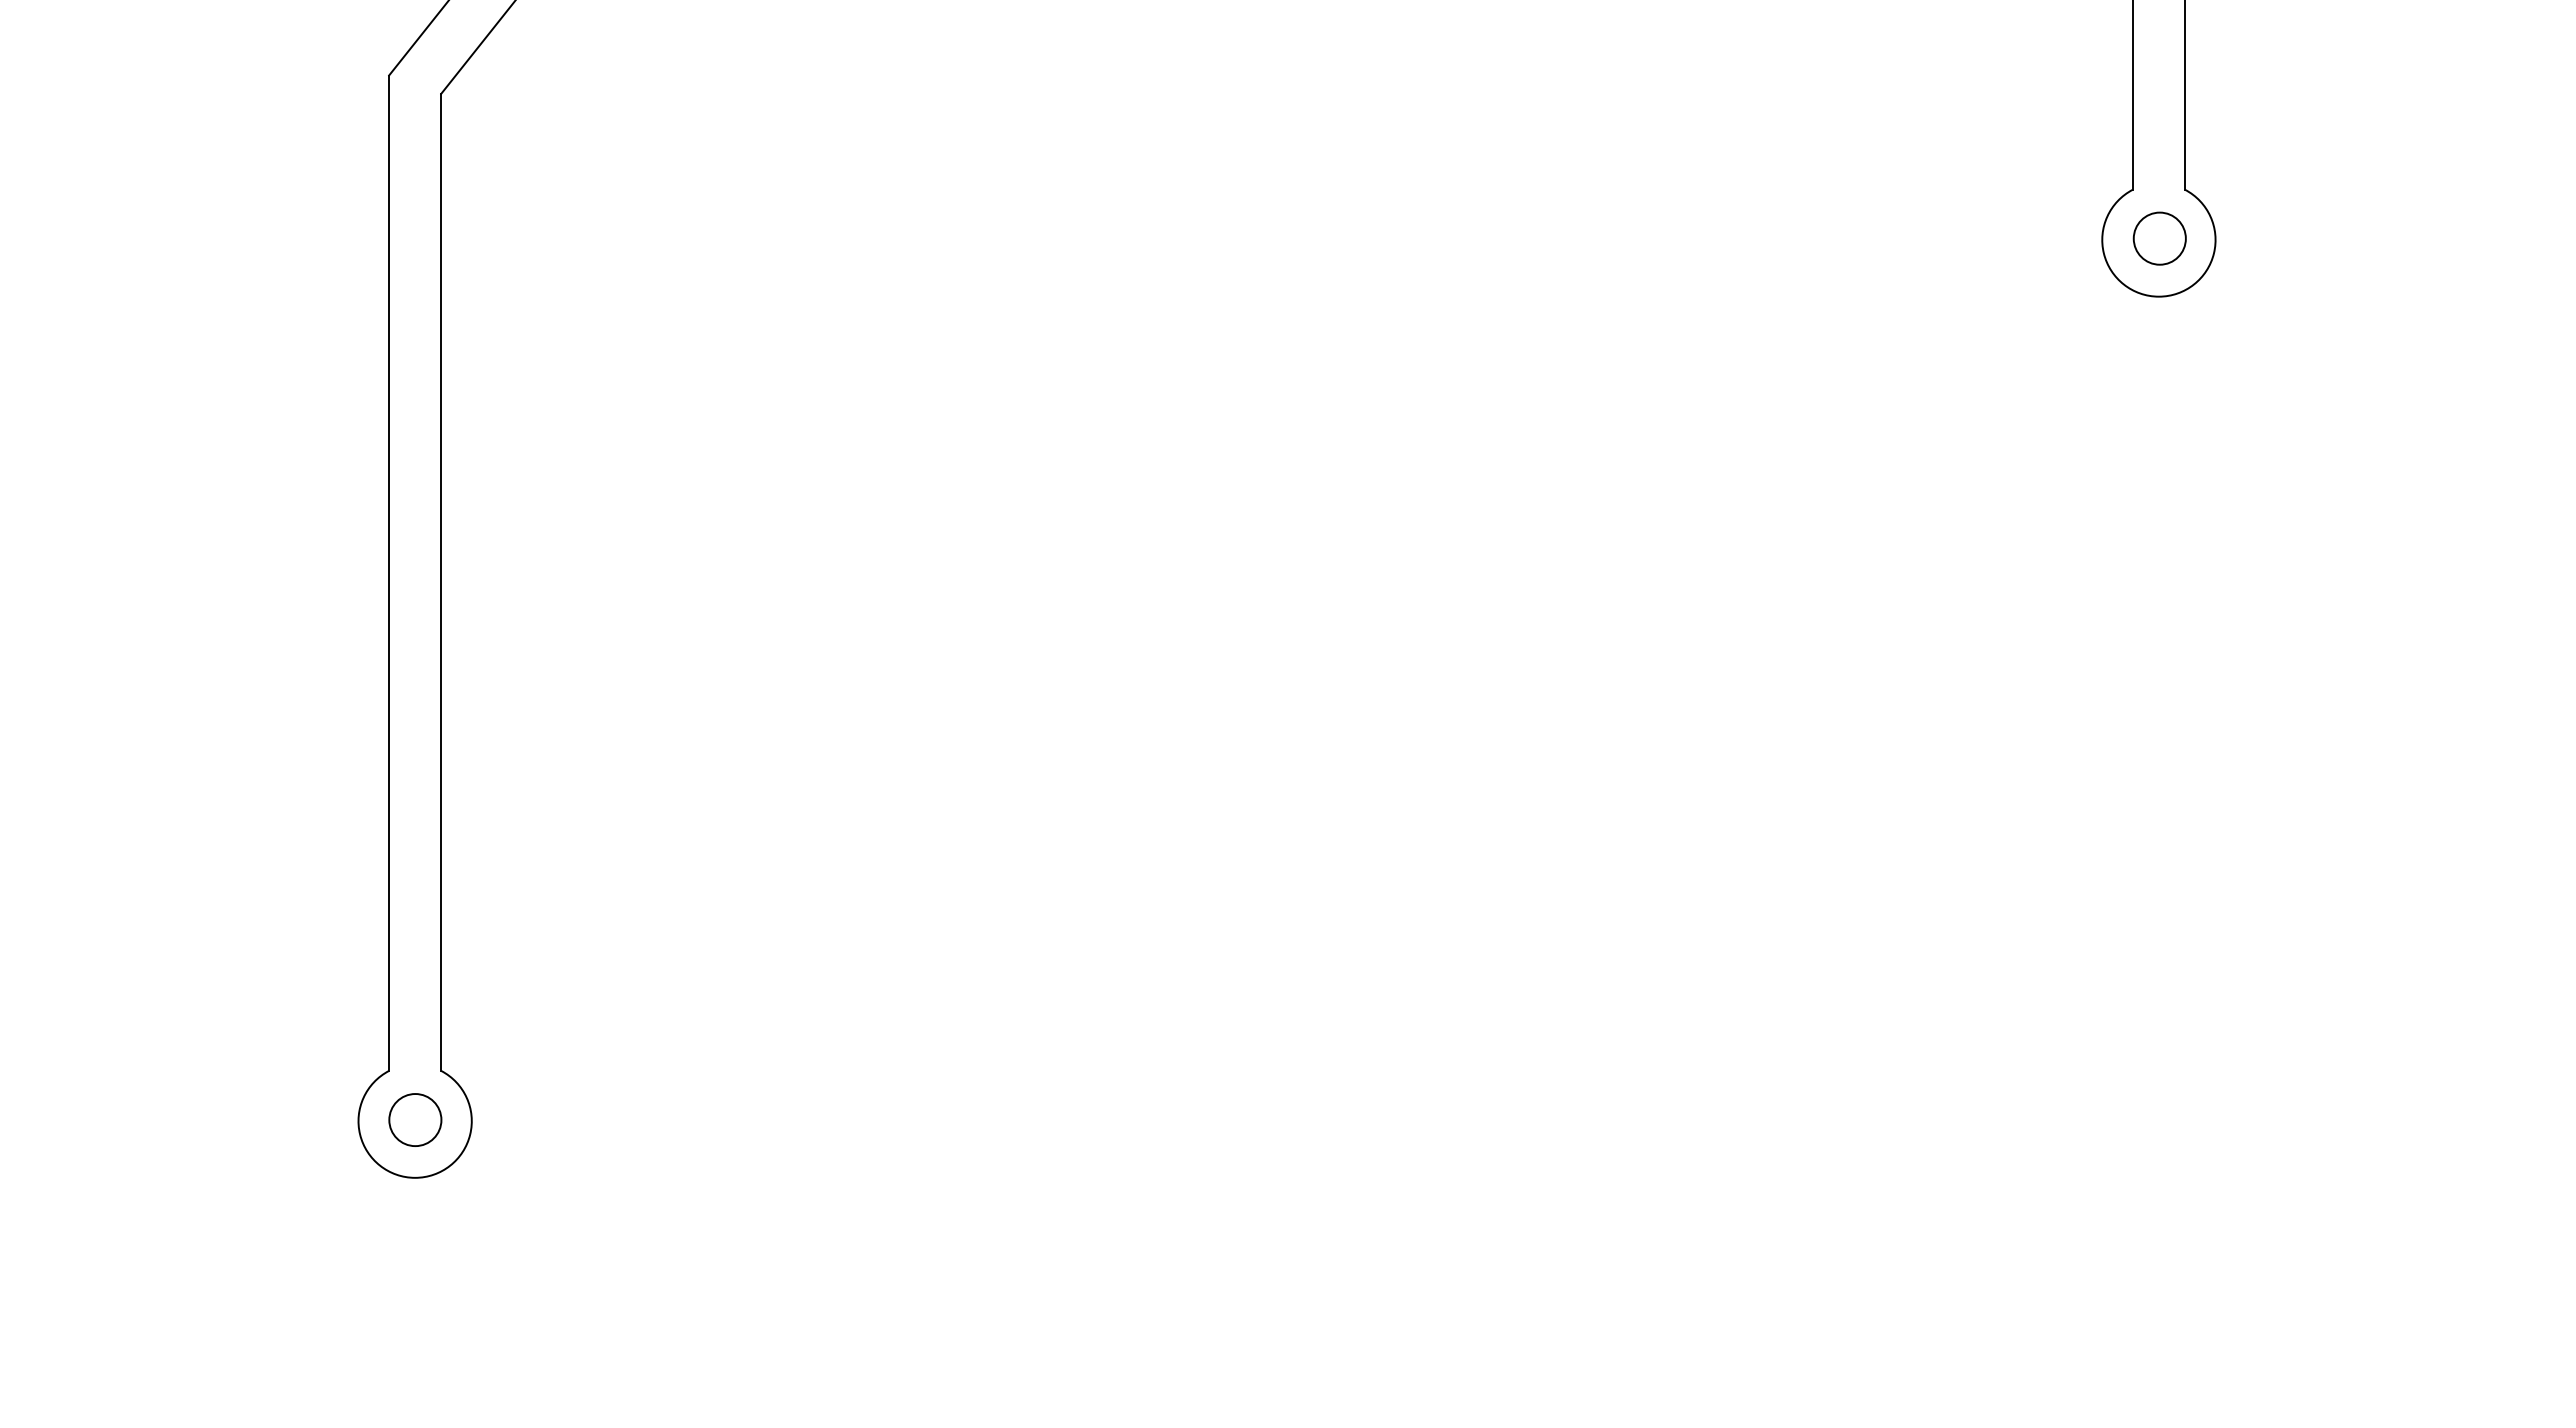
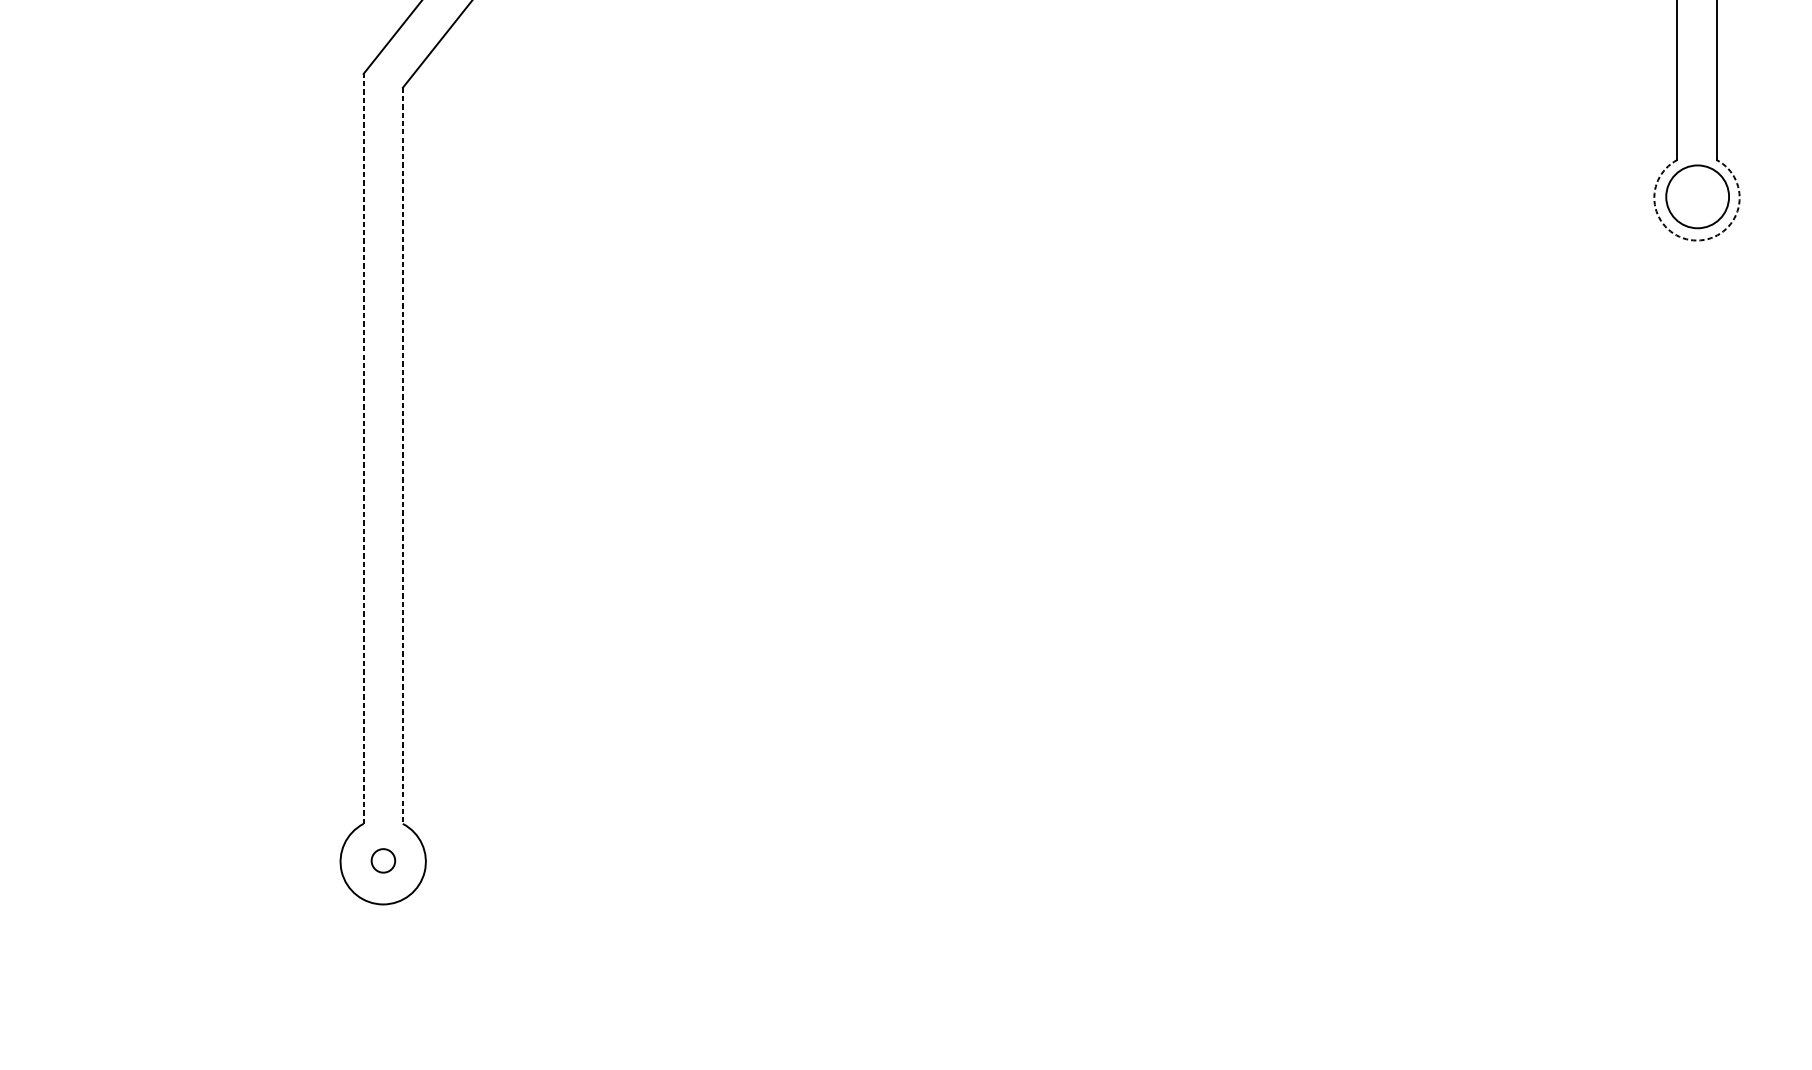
circle: (2159, 238) -> (1697, 196), size x1.6
arc: (2158, 296) -> (1696, 240), solid -> dashed
line: (389, 573) -> (363, 449), solid -> dashed
line: (441, 582) -> (403, 455), solid -> dashed
circle: (415, 1119) -> (383, 860), size x0.6

